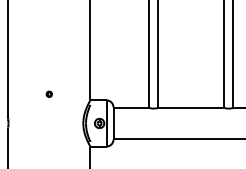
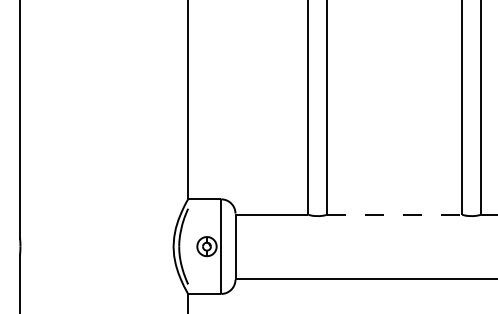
part: (48, 93) -> (102, 185), removed
line: (191, 107) -> (395, 213), solid -> dashed

